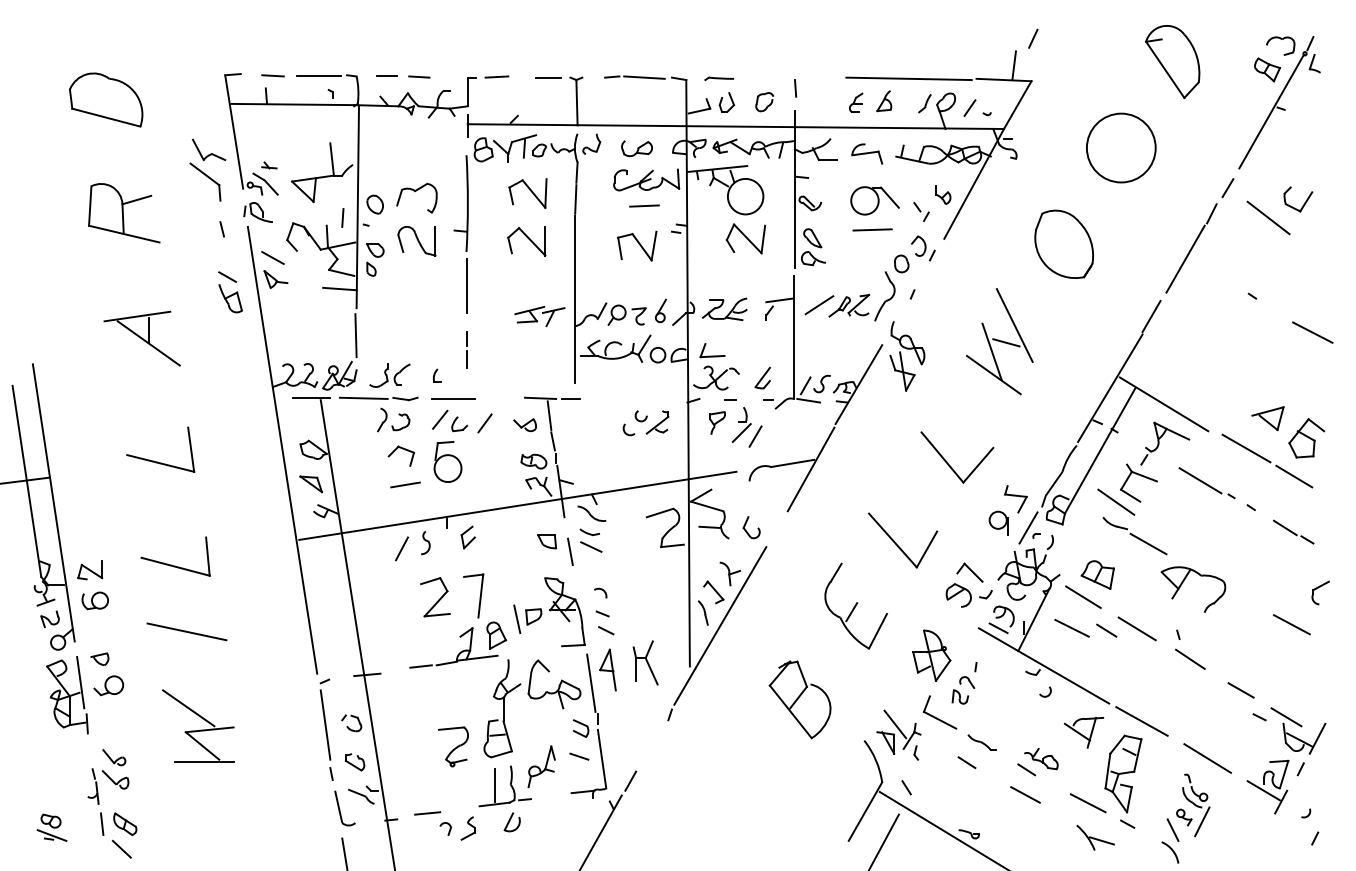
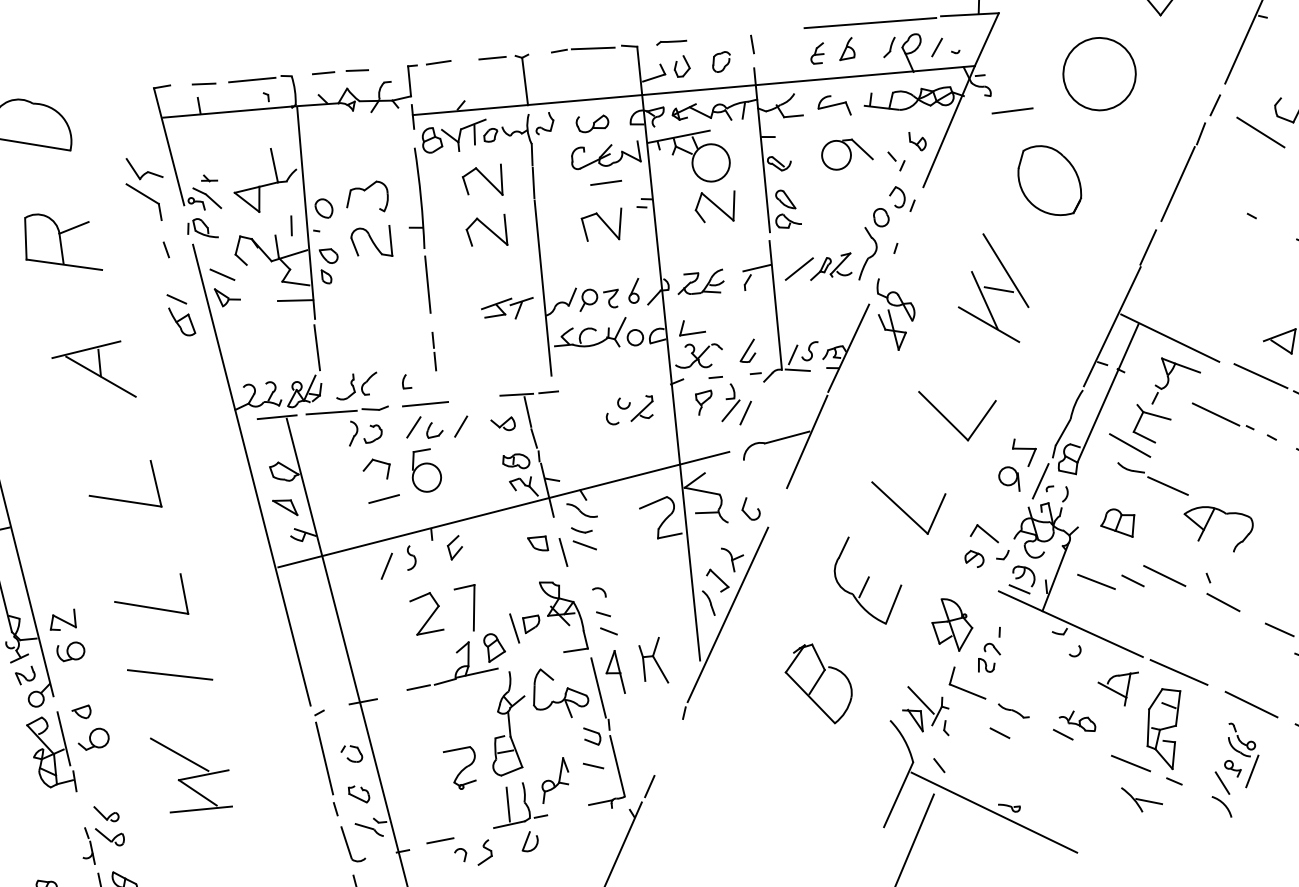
line: (872, 229) -> (1012, 110), moved
part: (958, 595) -> (974, 559), size x0.7
line: (1083, 597) -> (1105, 548), removed
line: (1025, 794) -> (1064, 760), removed

